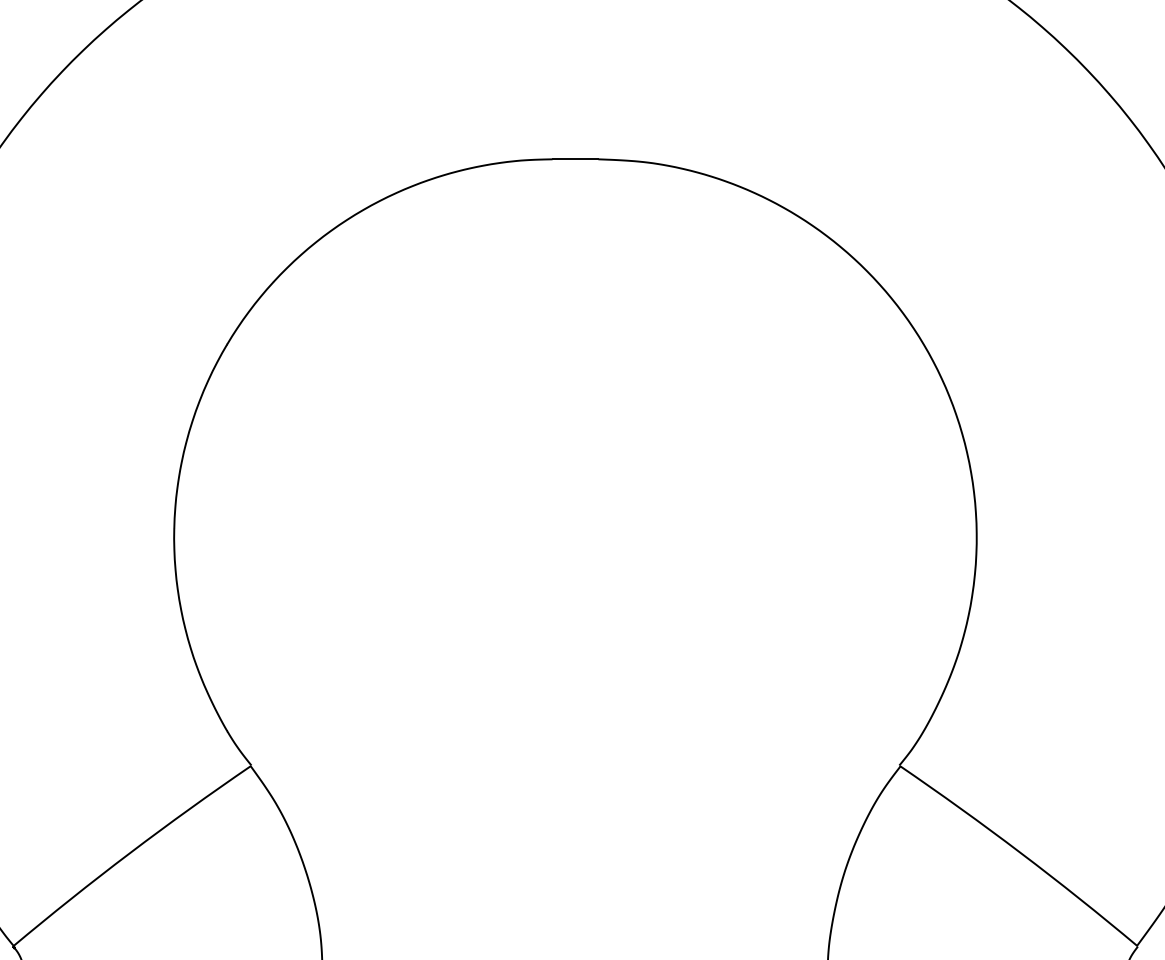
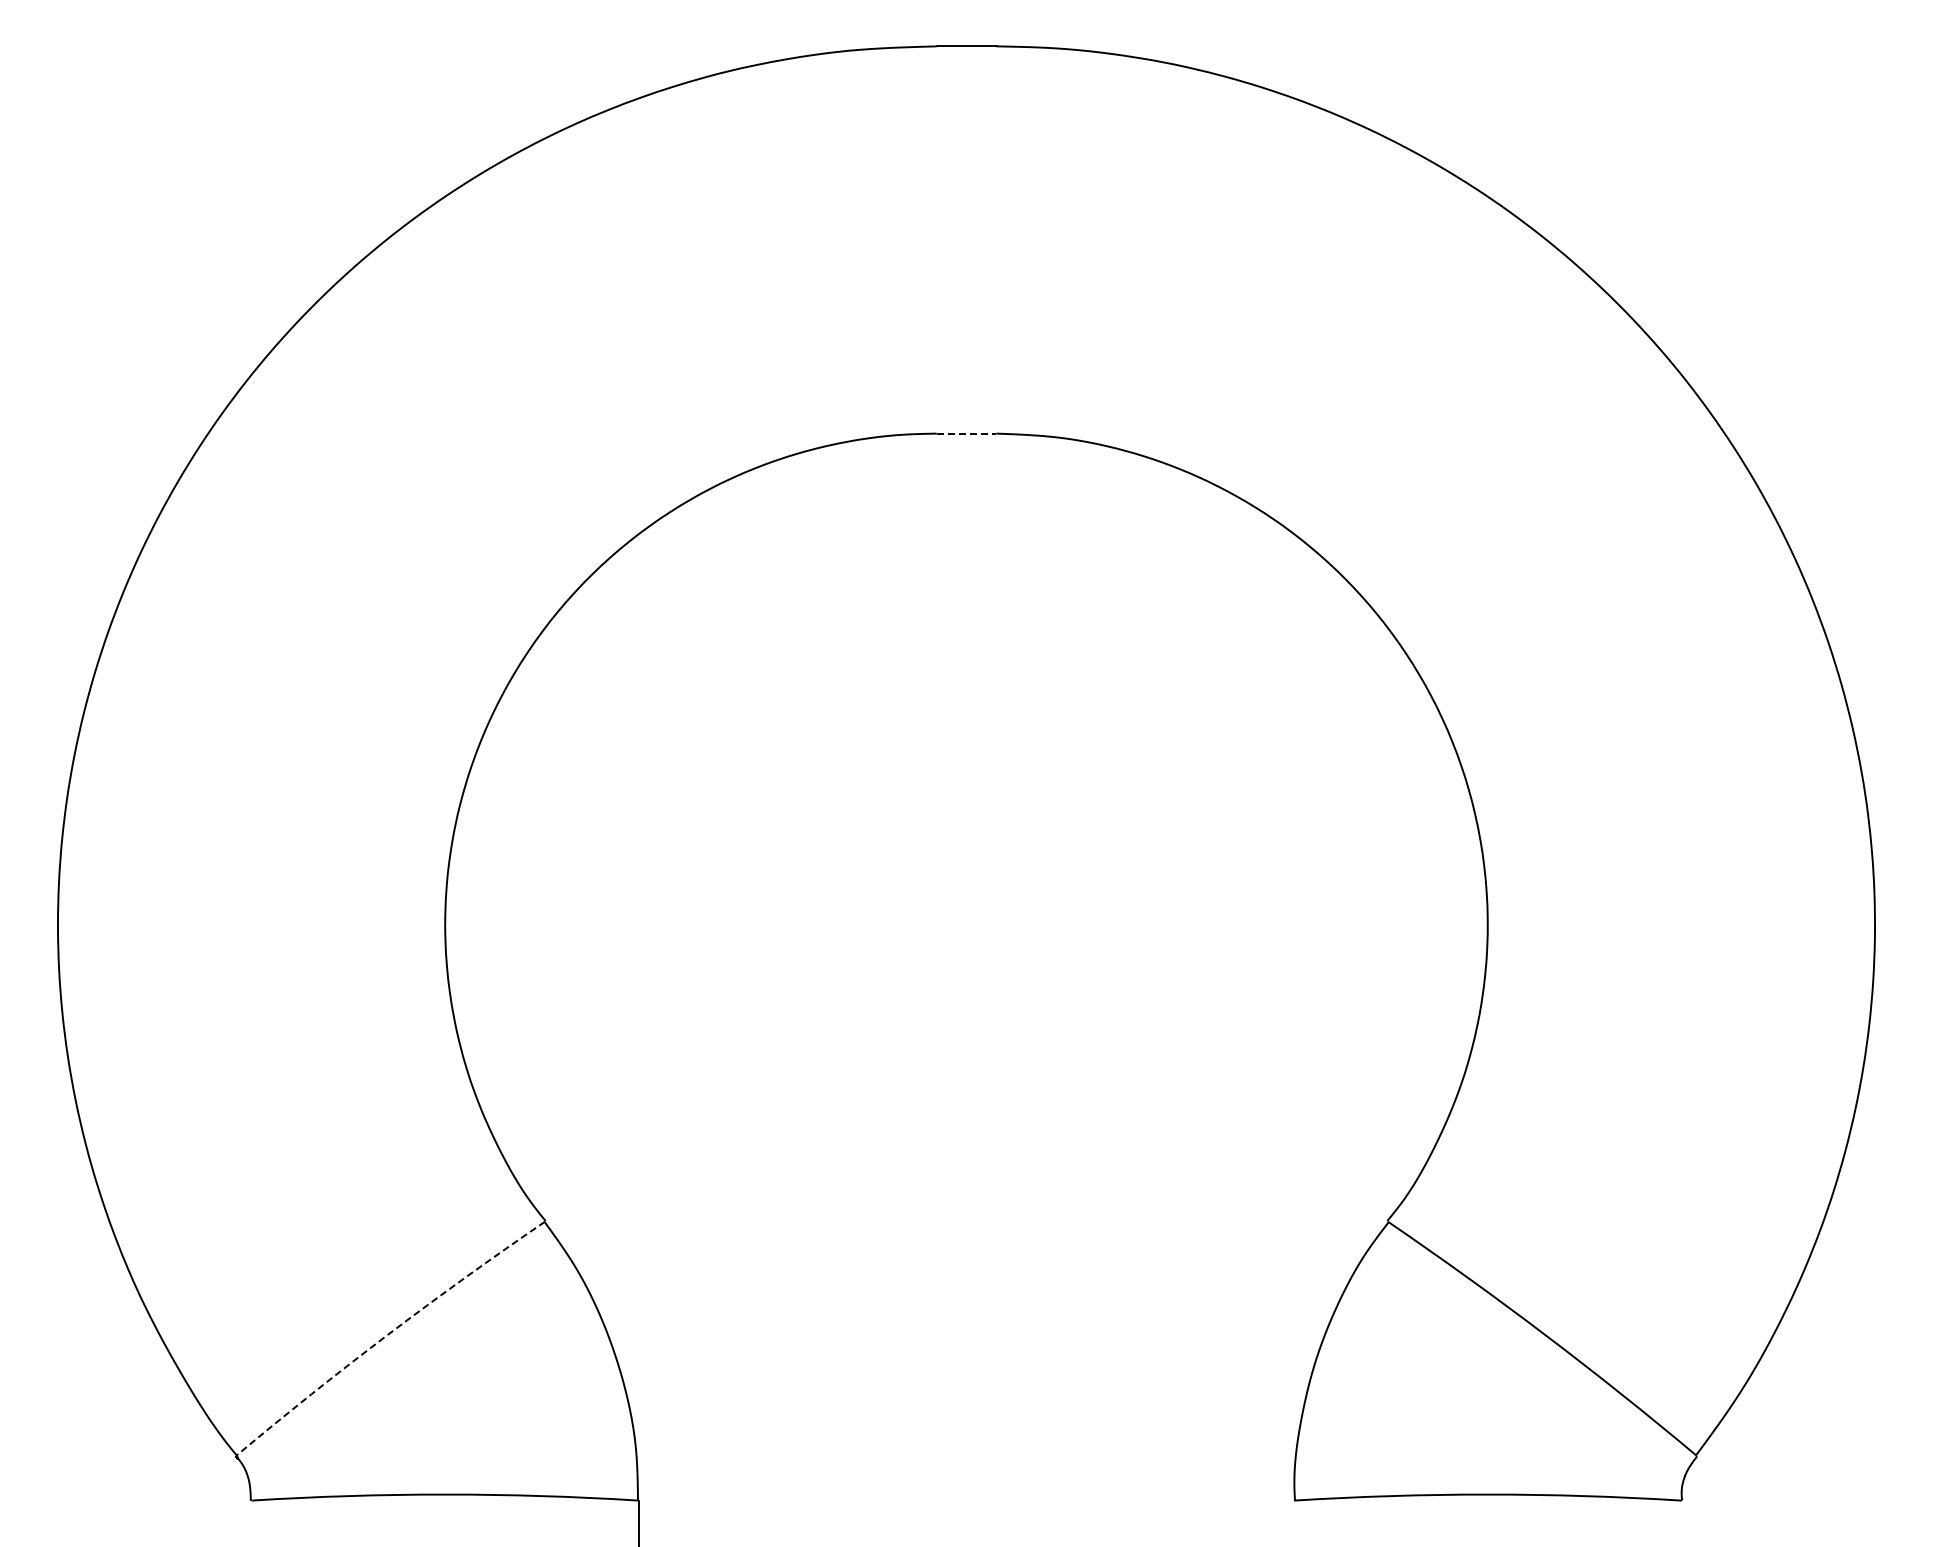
line: (575, 159) -> (966, 433), solid -> dashed
arc: (129, 852) -> (387, 1334), solid -> dashed

